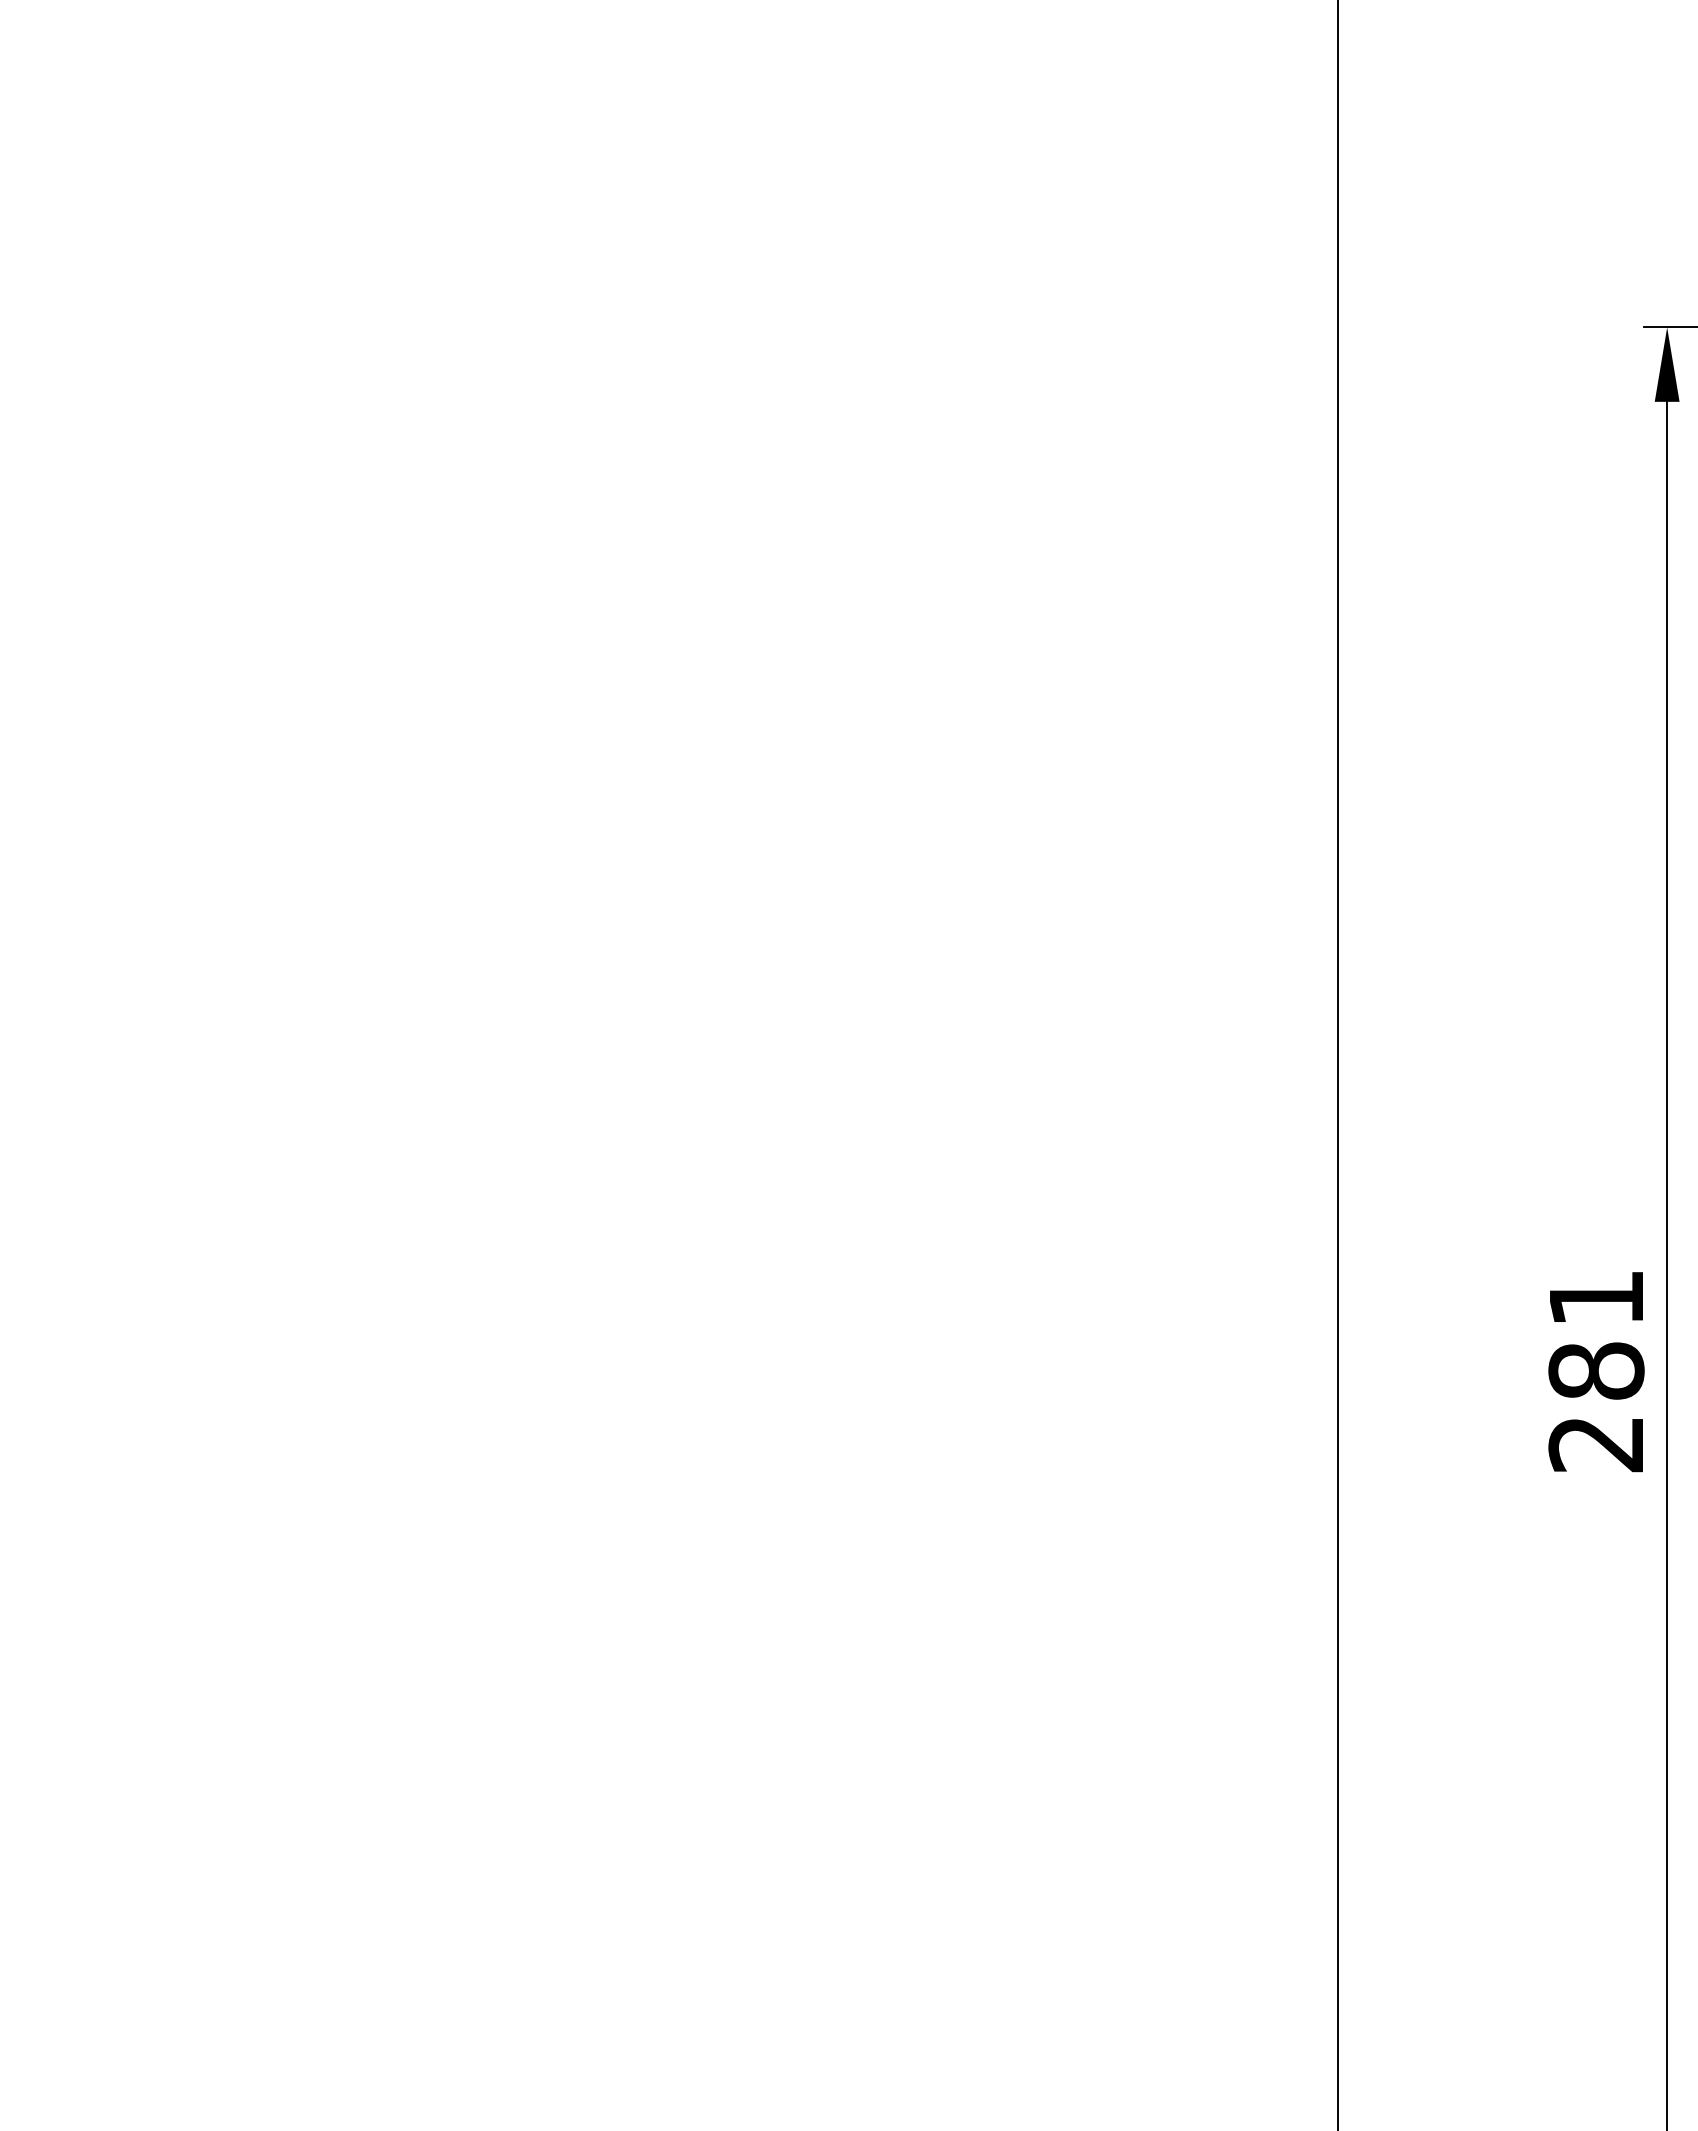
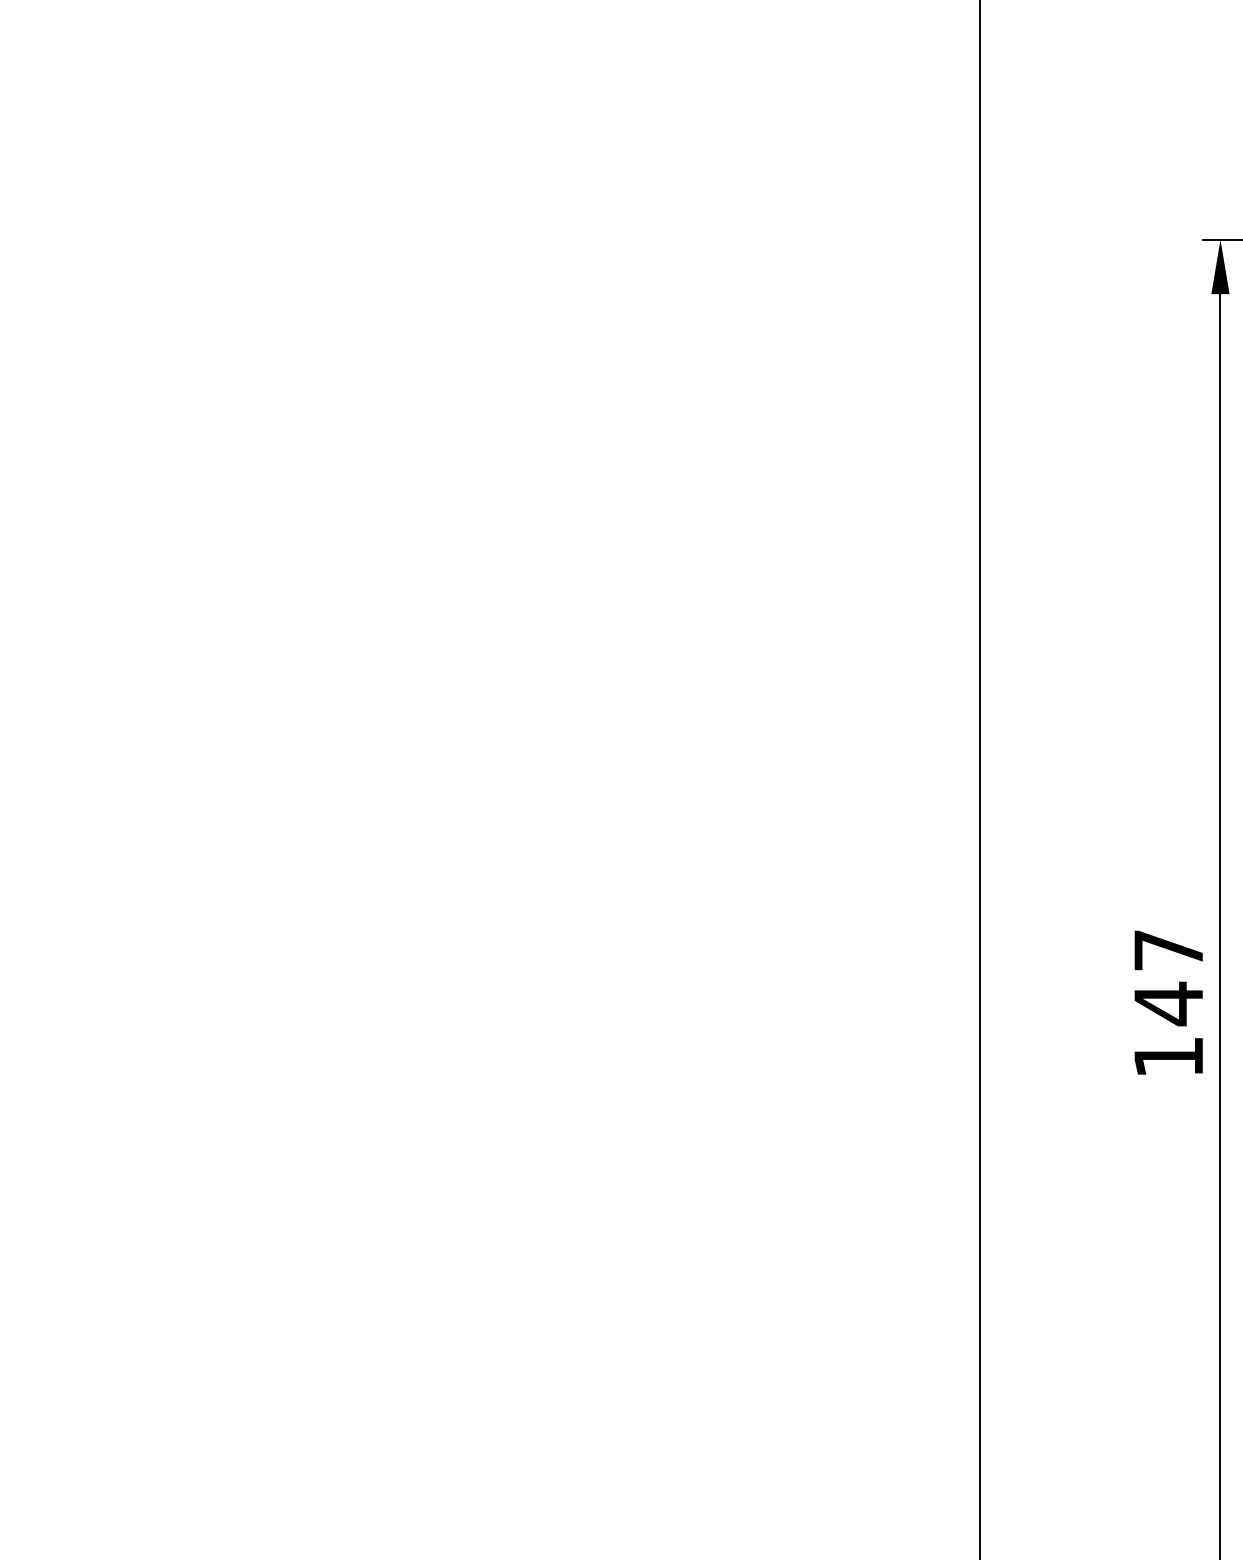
text: (1596, 1371) -> (1168, 1004), 281 -> 147

